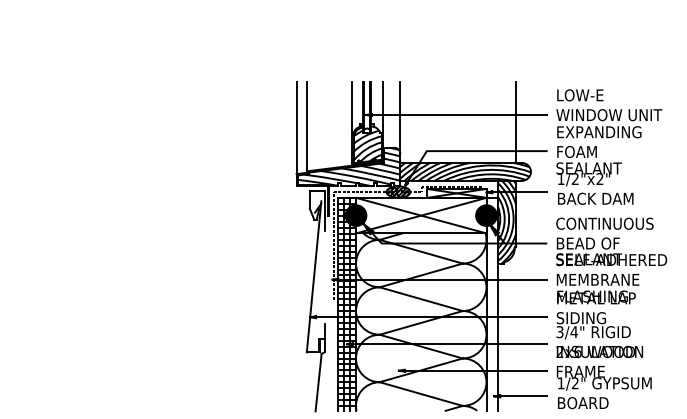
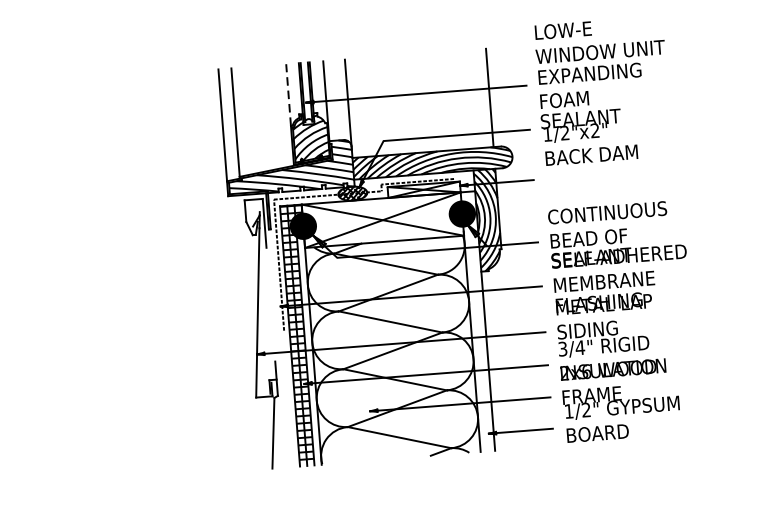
line: (352, 107) -> (288, 94), solid -> dashed
text: (609, 146) -> (603, 90), moved
hatch: (353, 316) -> (309, 349), removed

